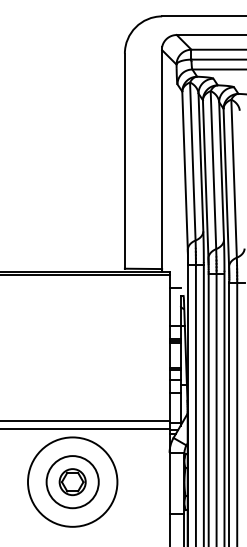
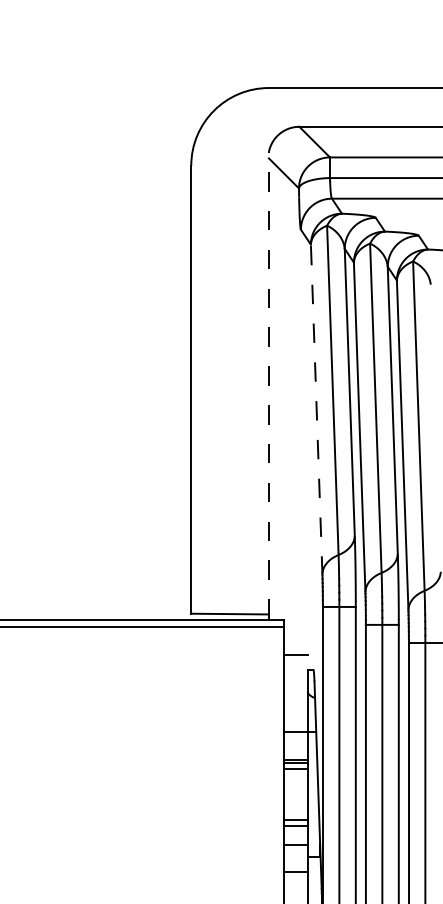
line: (162, 159) -> (269, 386), solid -> dashed
line: (185, 170) -> (317, 409), solid -> dashed

